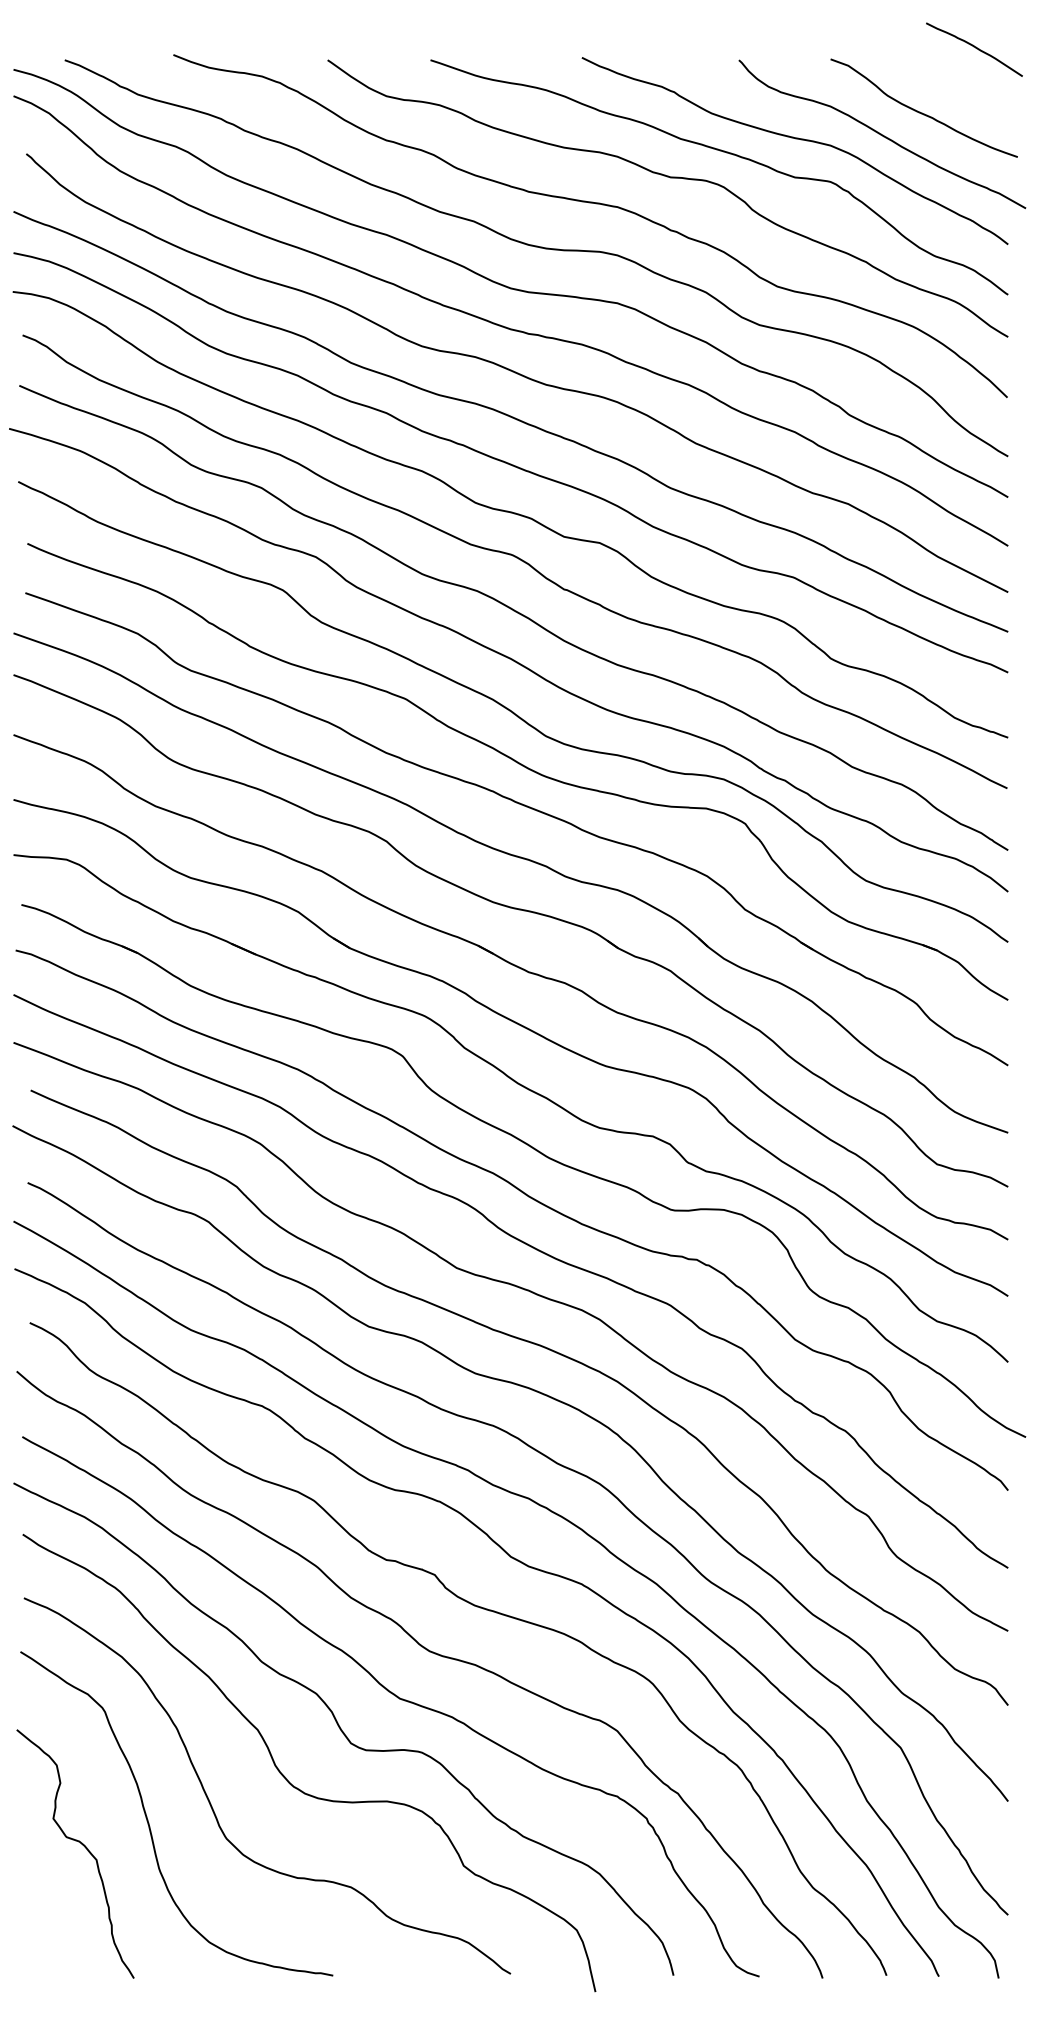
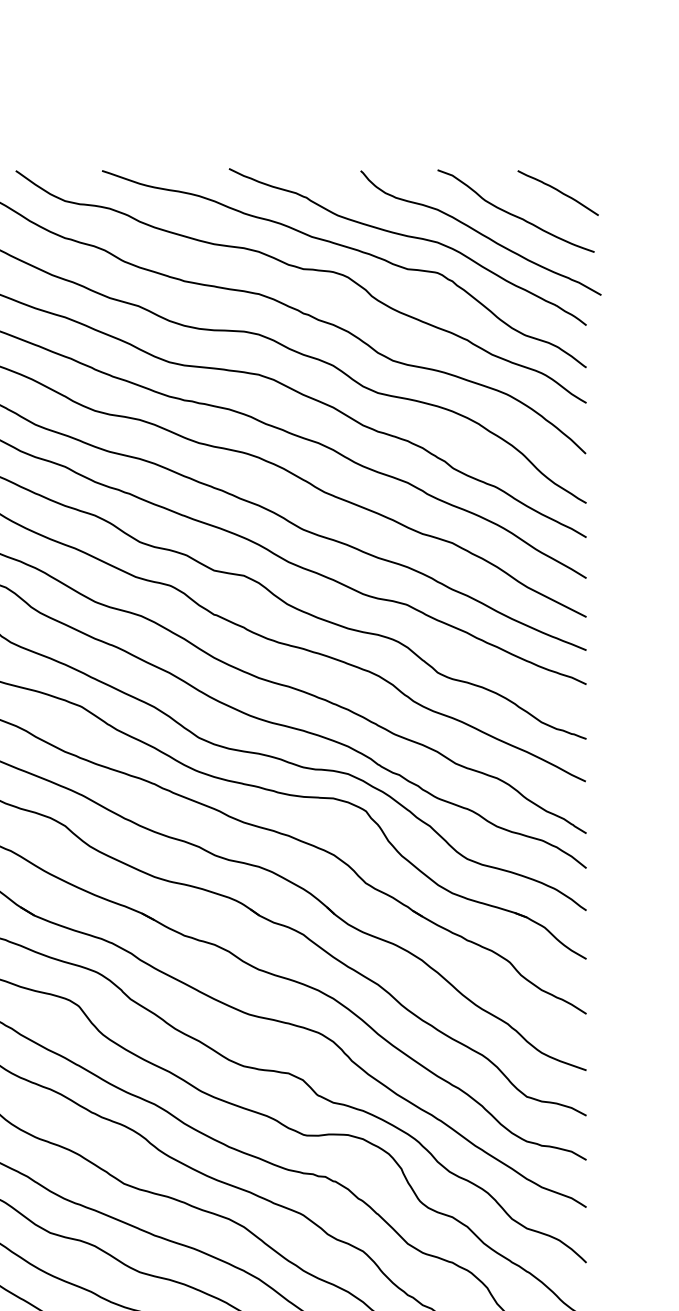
curve: (975, 48) -> (559, 192), moved

